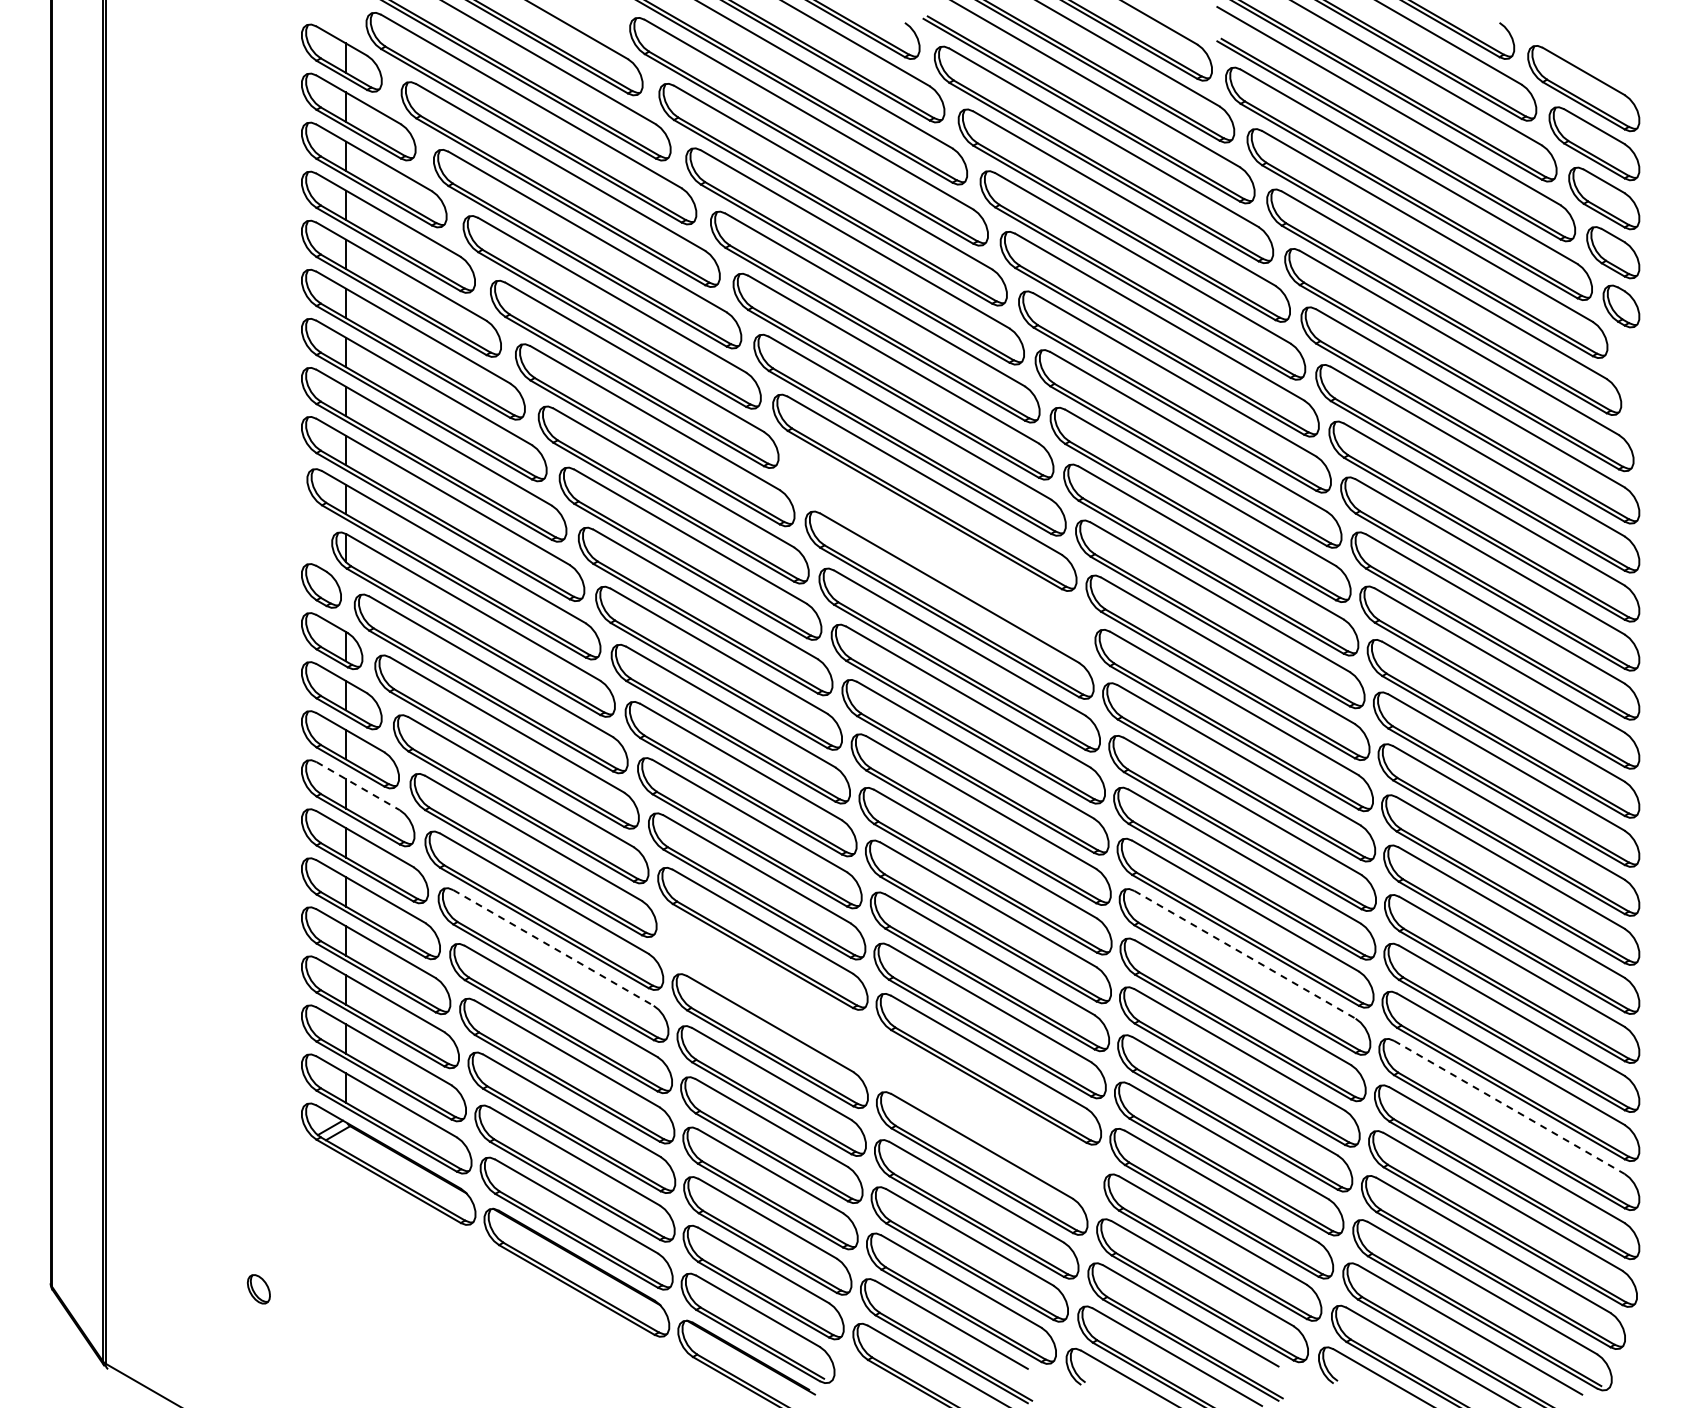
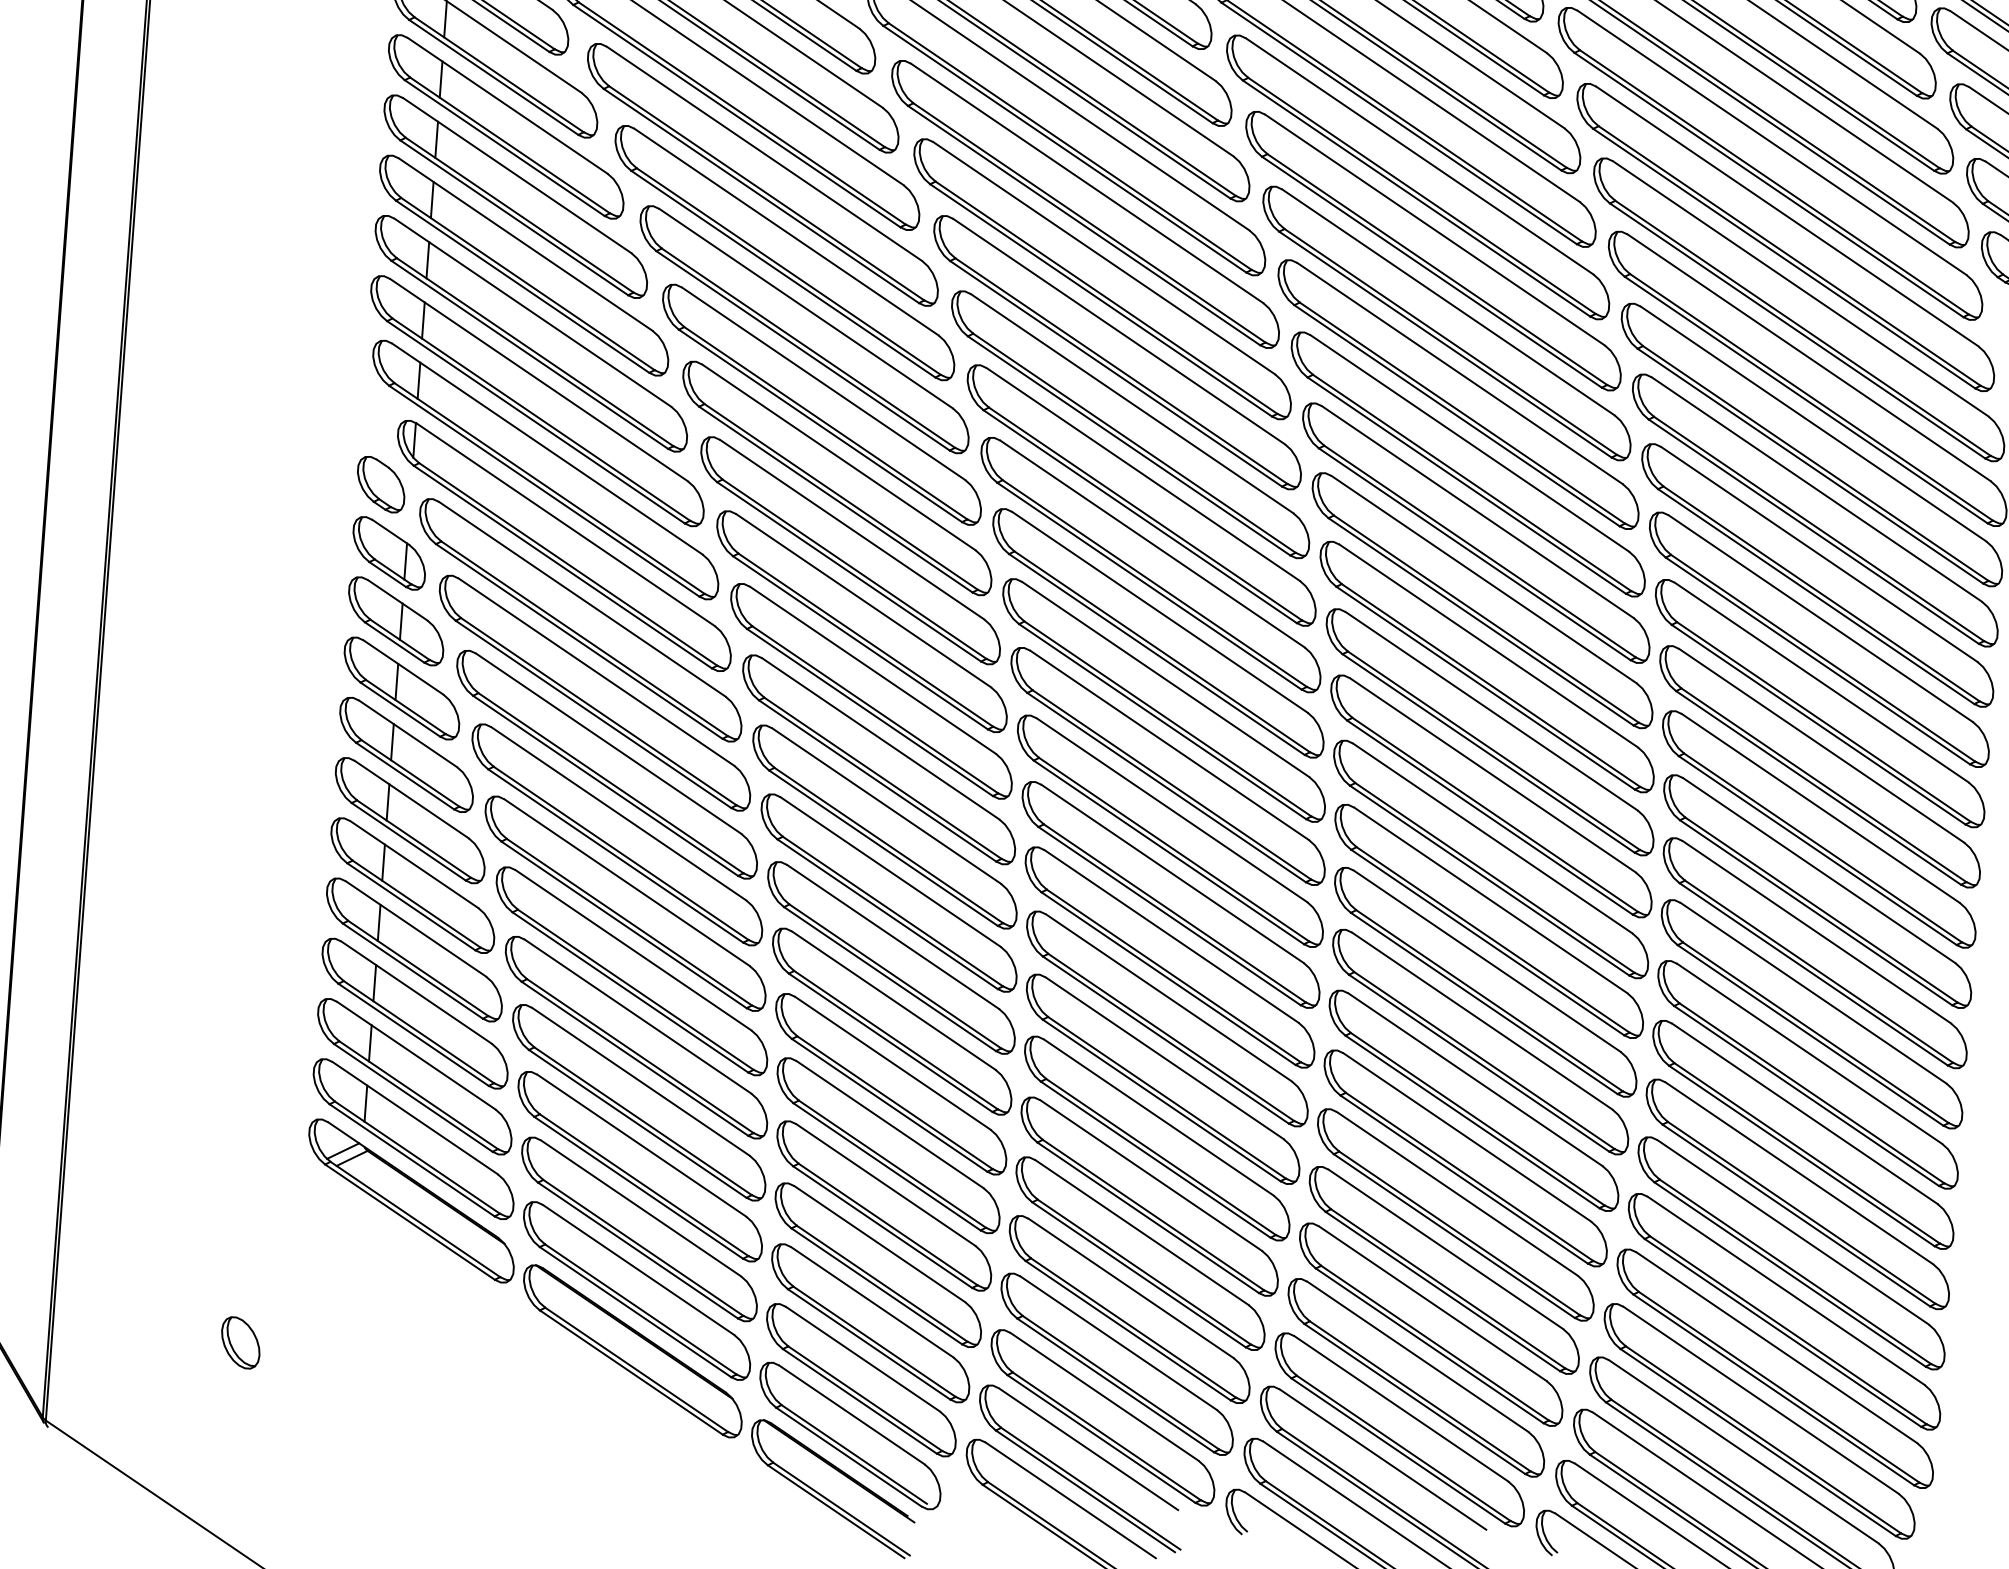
part: (937, 549) -> (1141, 495), added
line: (358, 786) -> (408, 734), dashed -> solid
line: (553, 947) -> (633, 949), dashed -> solid
line: (1245, 954) -> (1482, 1020), dashed -> solid
part: (880, 1055) -> (1025, 1111), added
line: (1509, 1107) -> (1793, 1232), dashed -> solid
part: (258, 1289) -> (240, 1343), size x1.43

